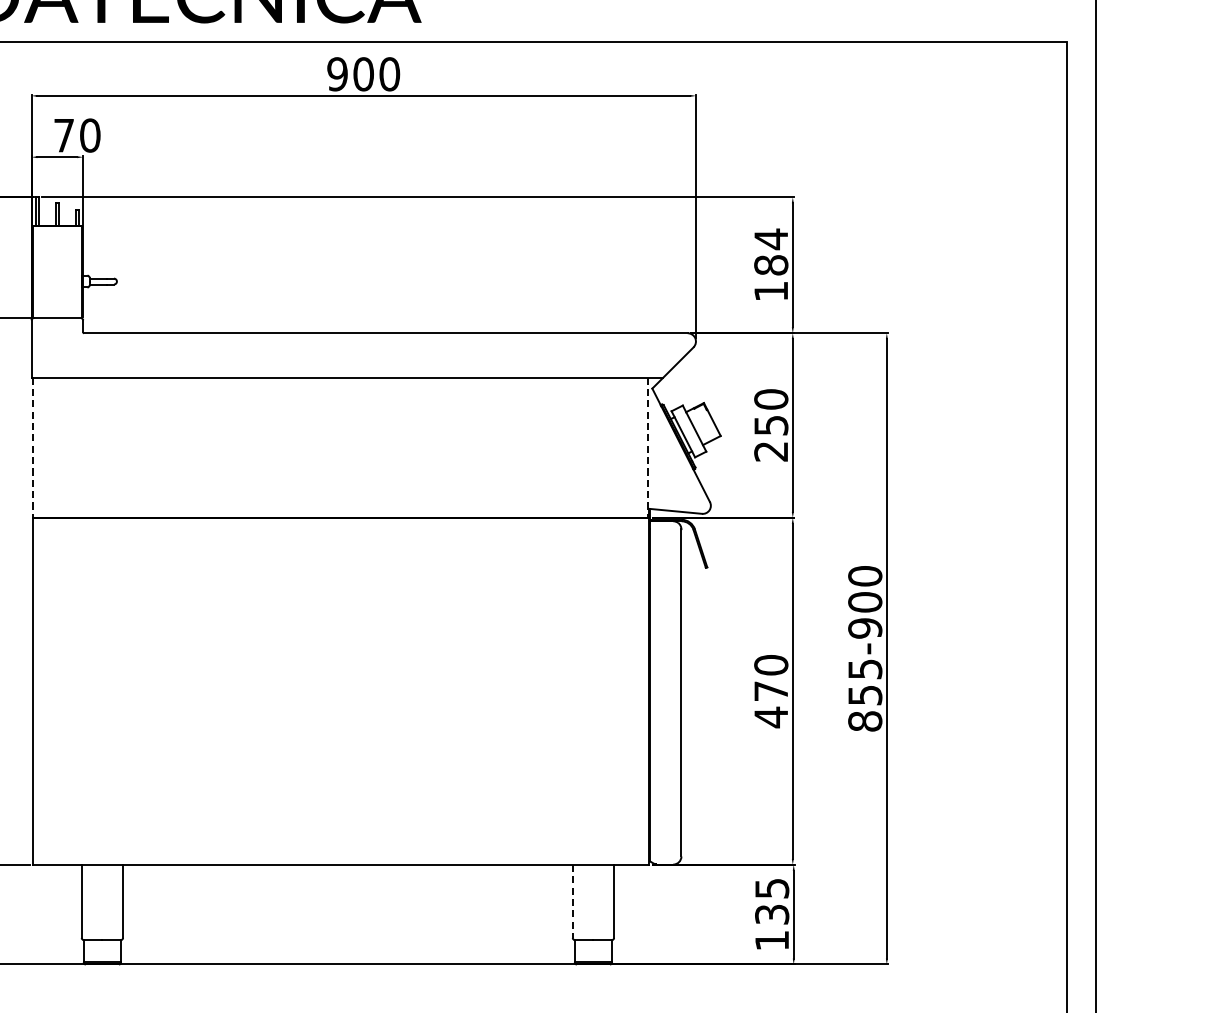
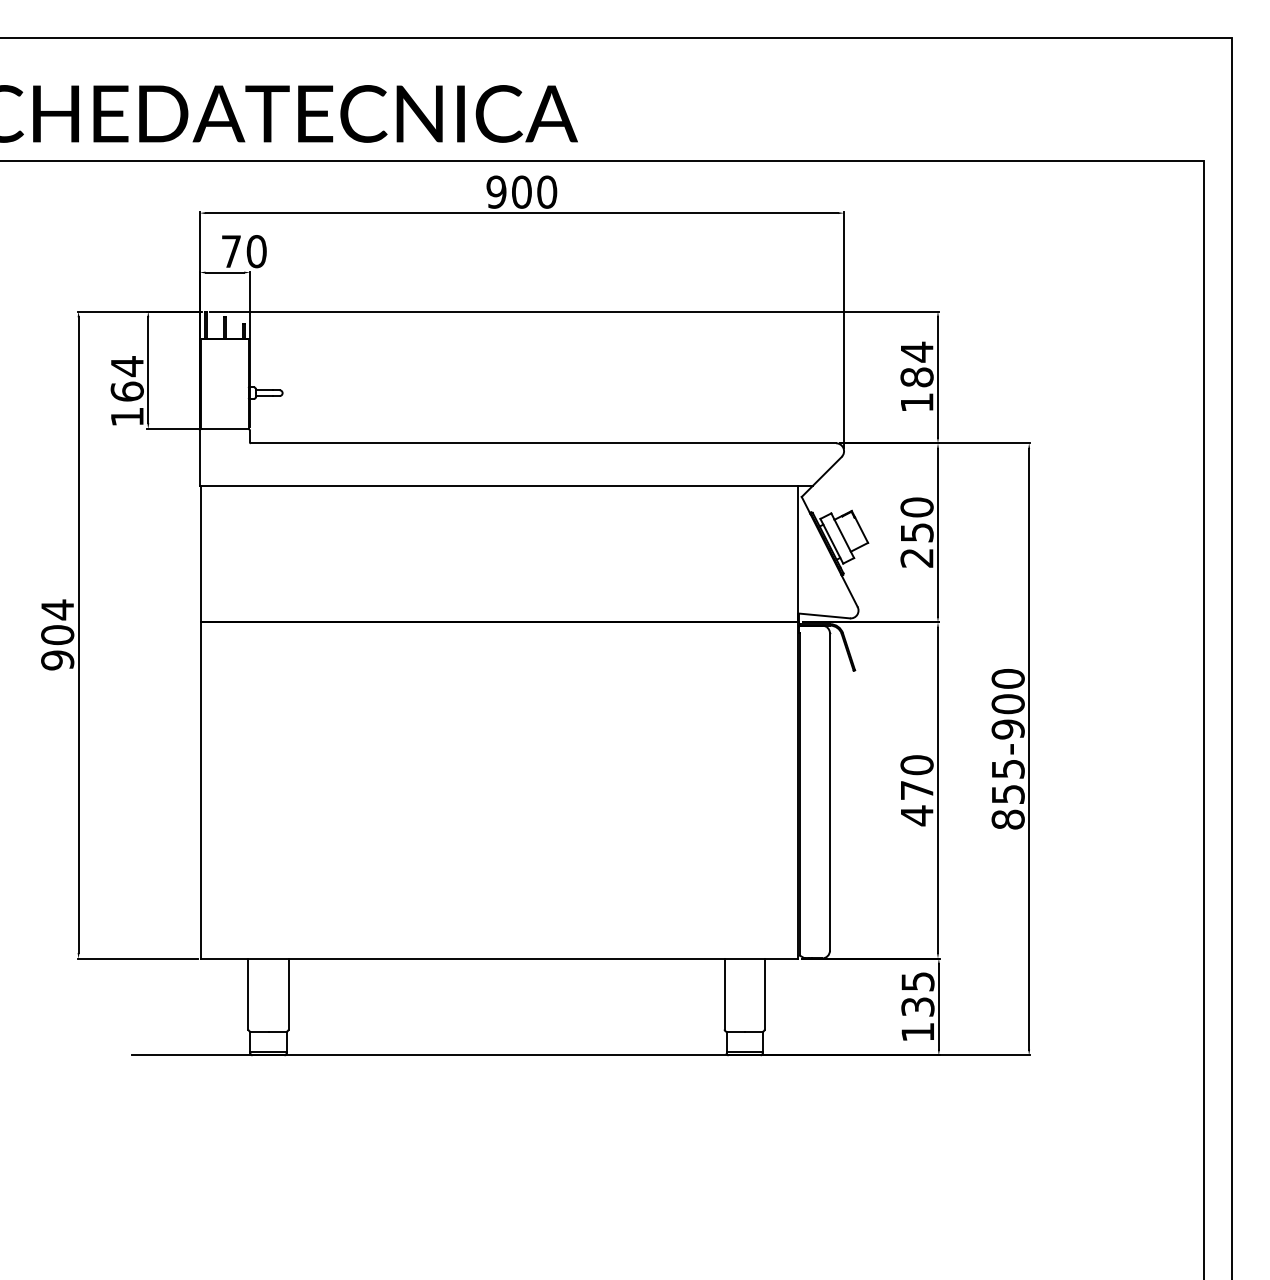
line: (33, 447) -> (201, 554), dashed -> solid
line: (647, 447) -> (797, 554), dashed -> solid
line: (572, 901) -> (724, 994), dashed -> solid

